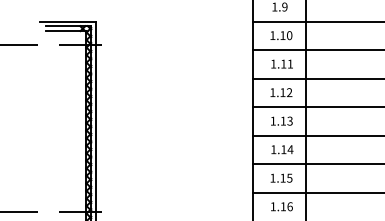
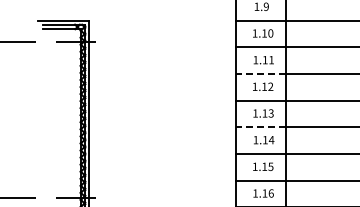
line: (279, 78) -> (261, 73), solid -> dashed
line: (279, 136) -> (261, 127), solid -> dashed

